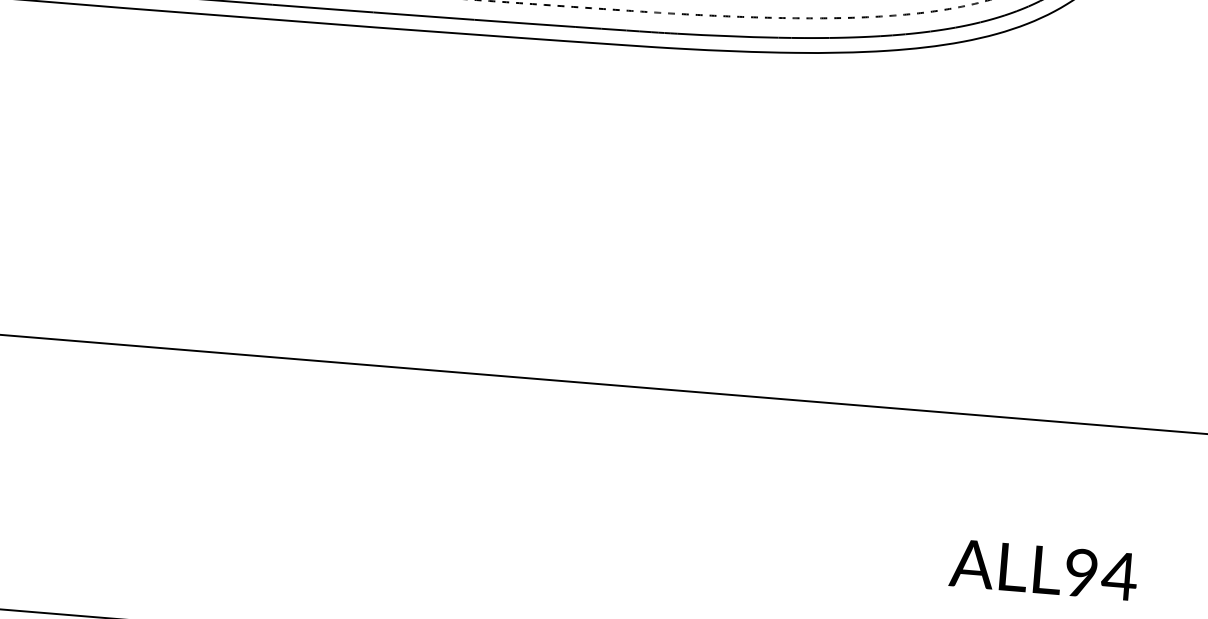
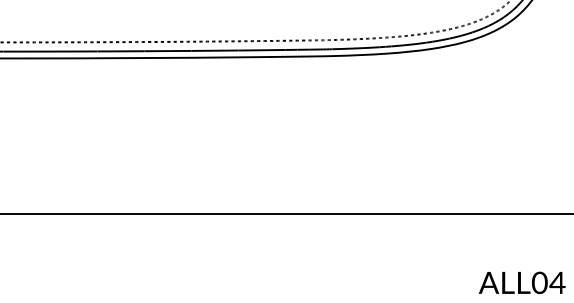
text: (1080, 574) -> (539, 283), ALL94 -> ALL04

